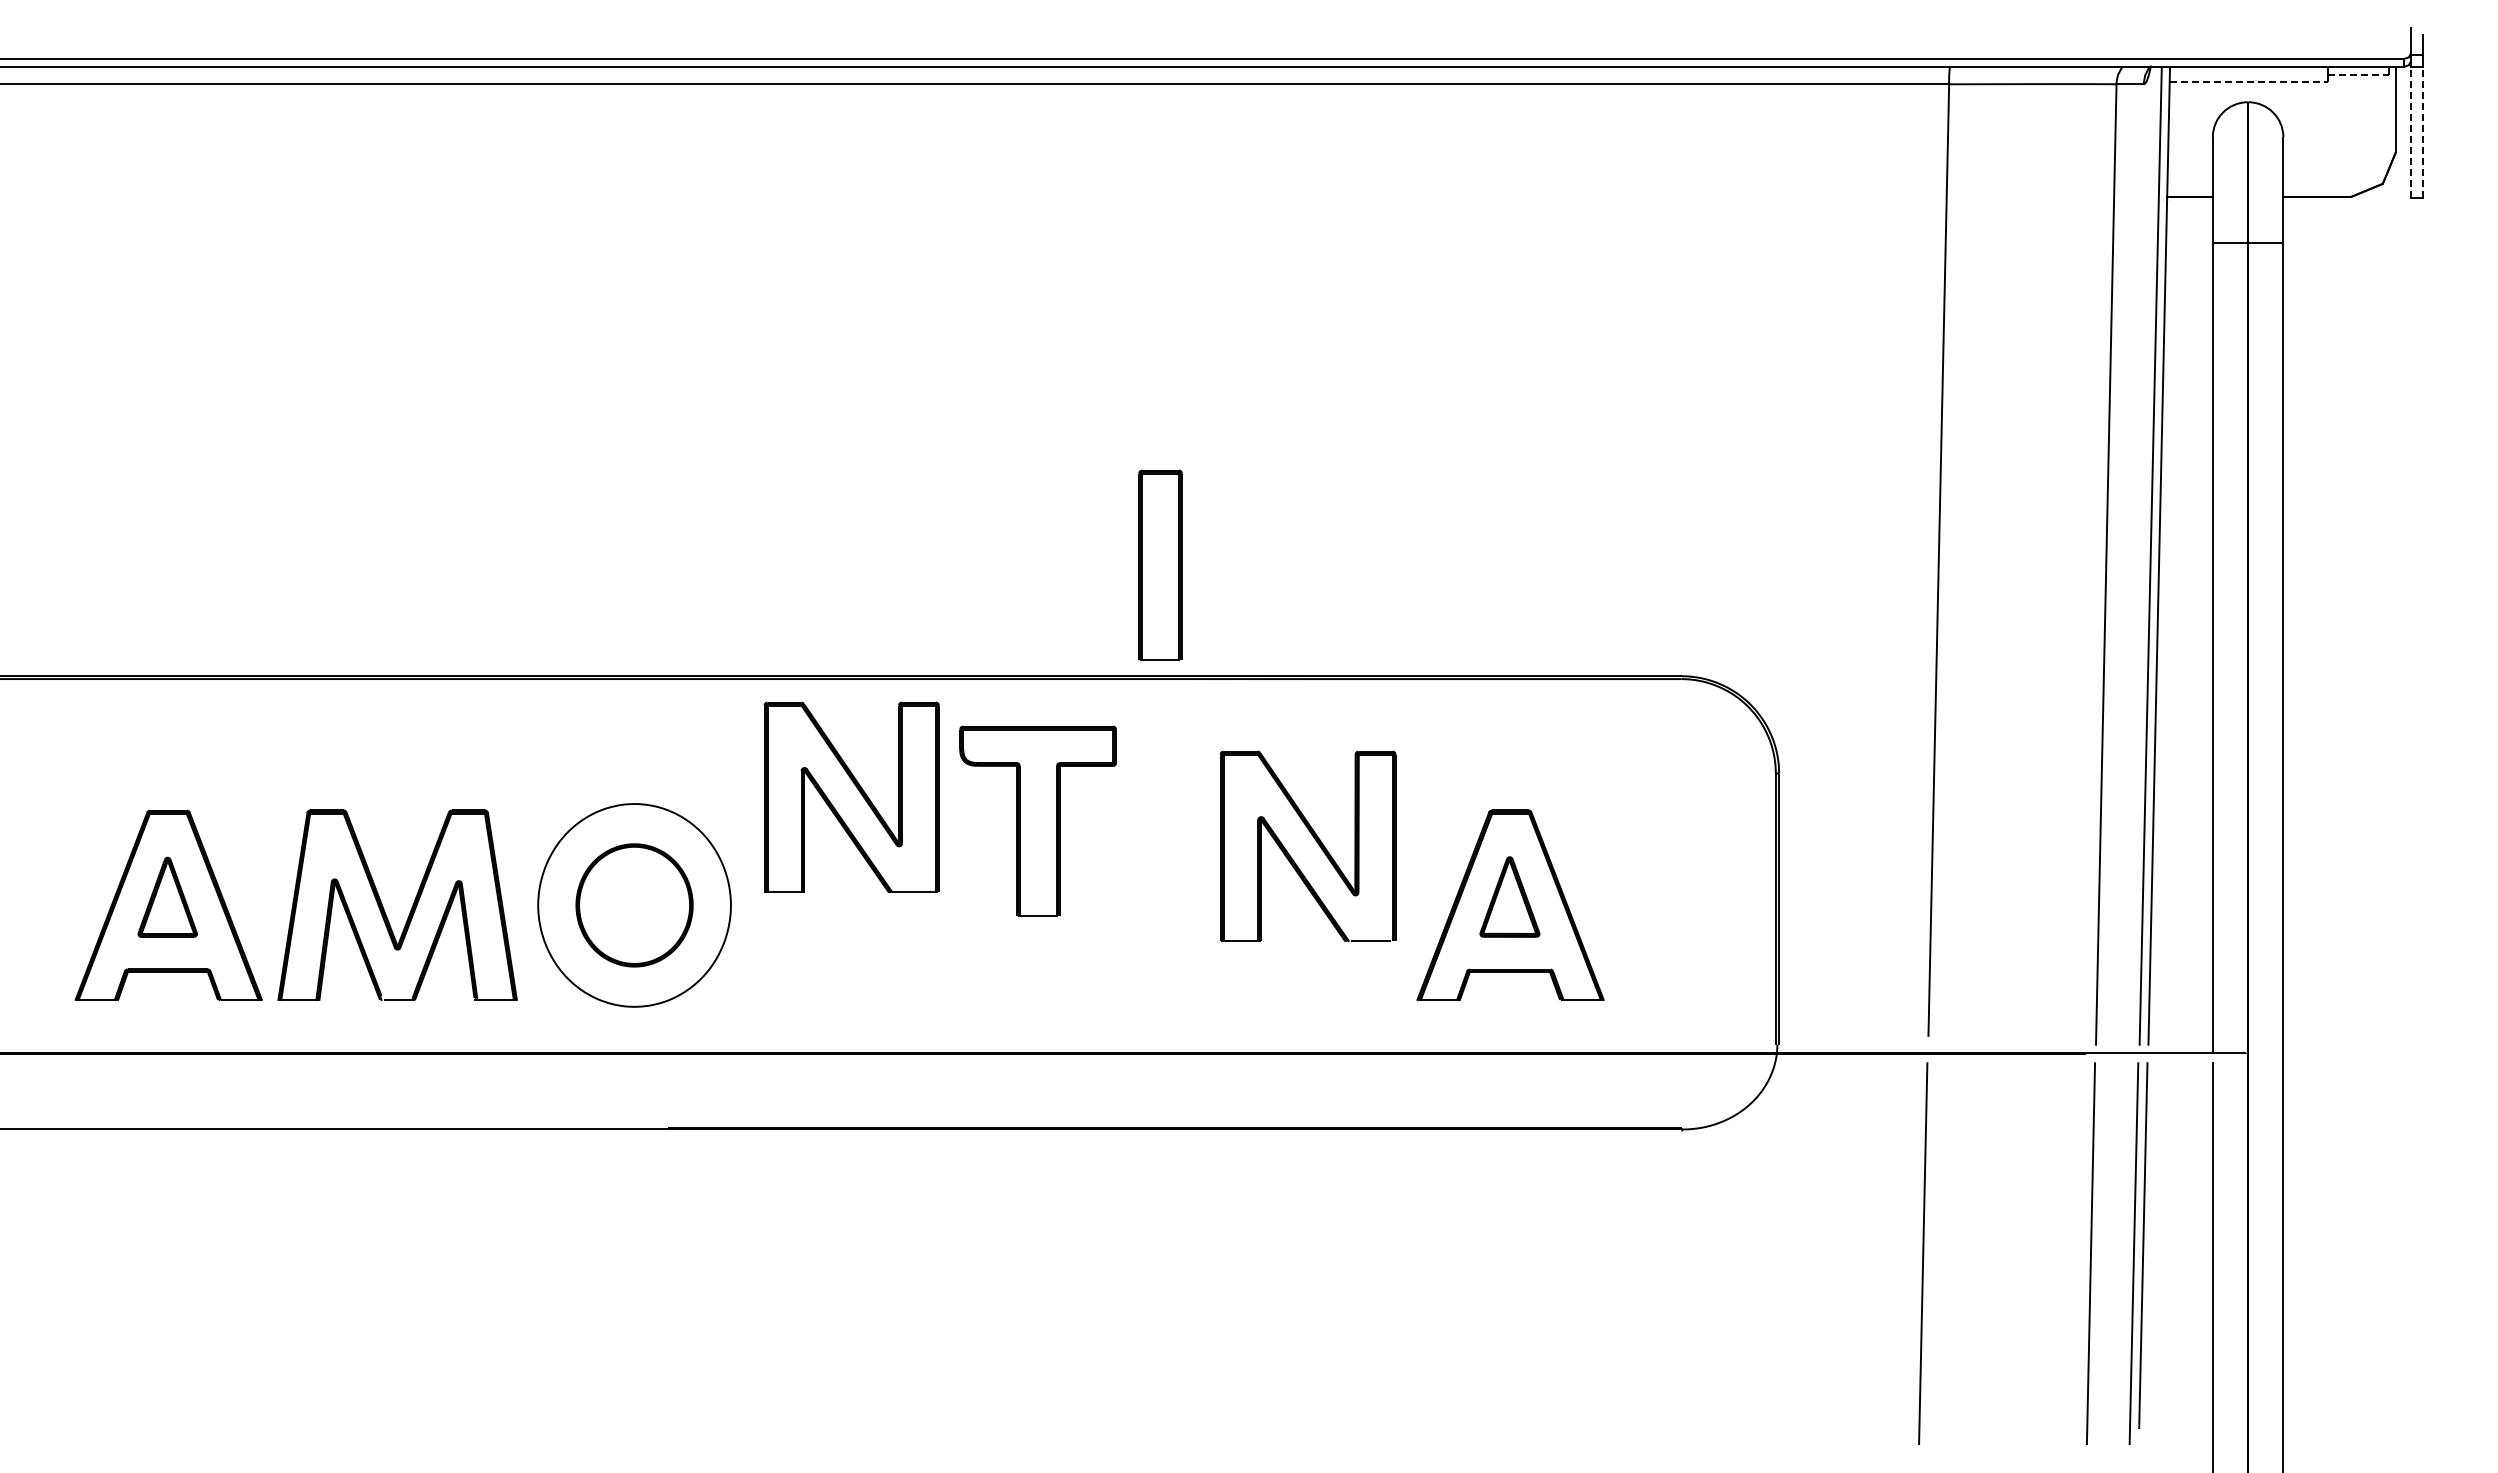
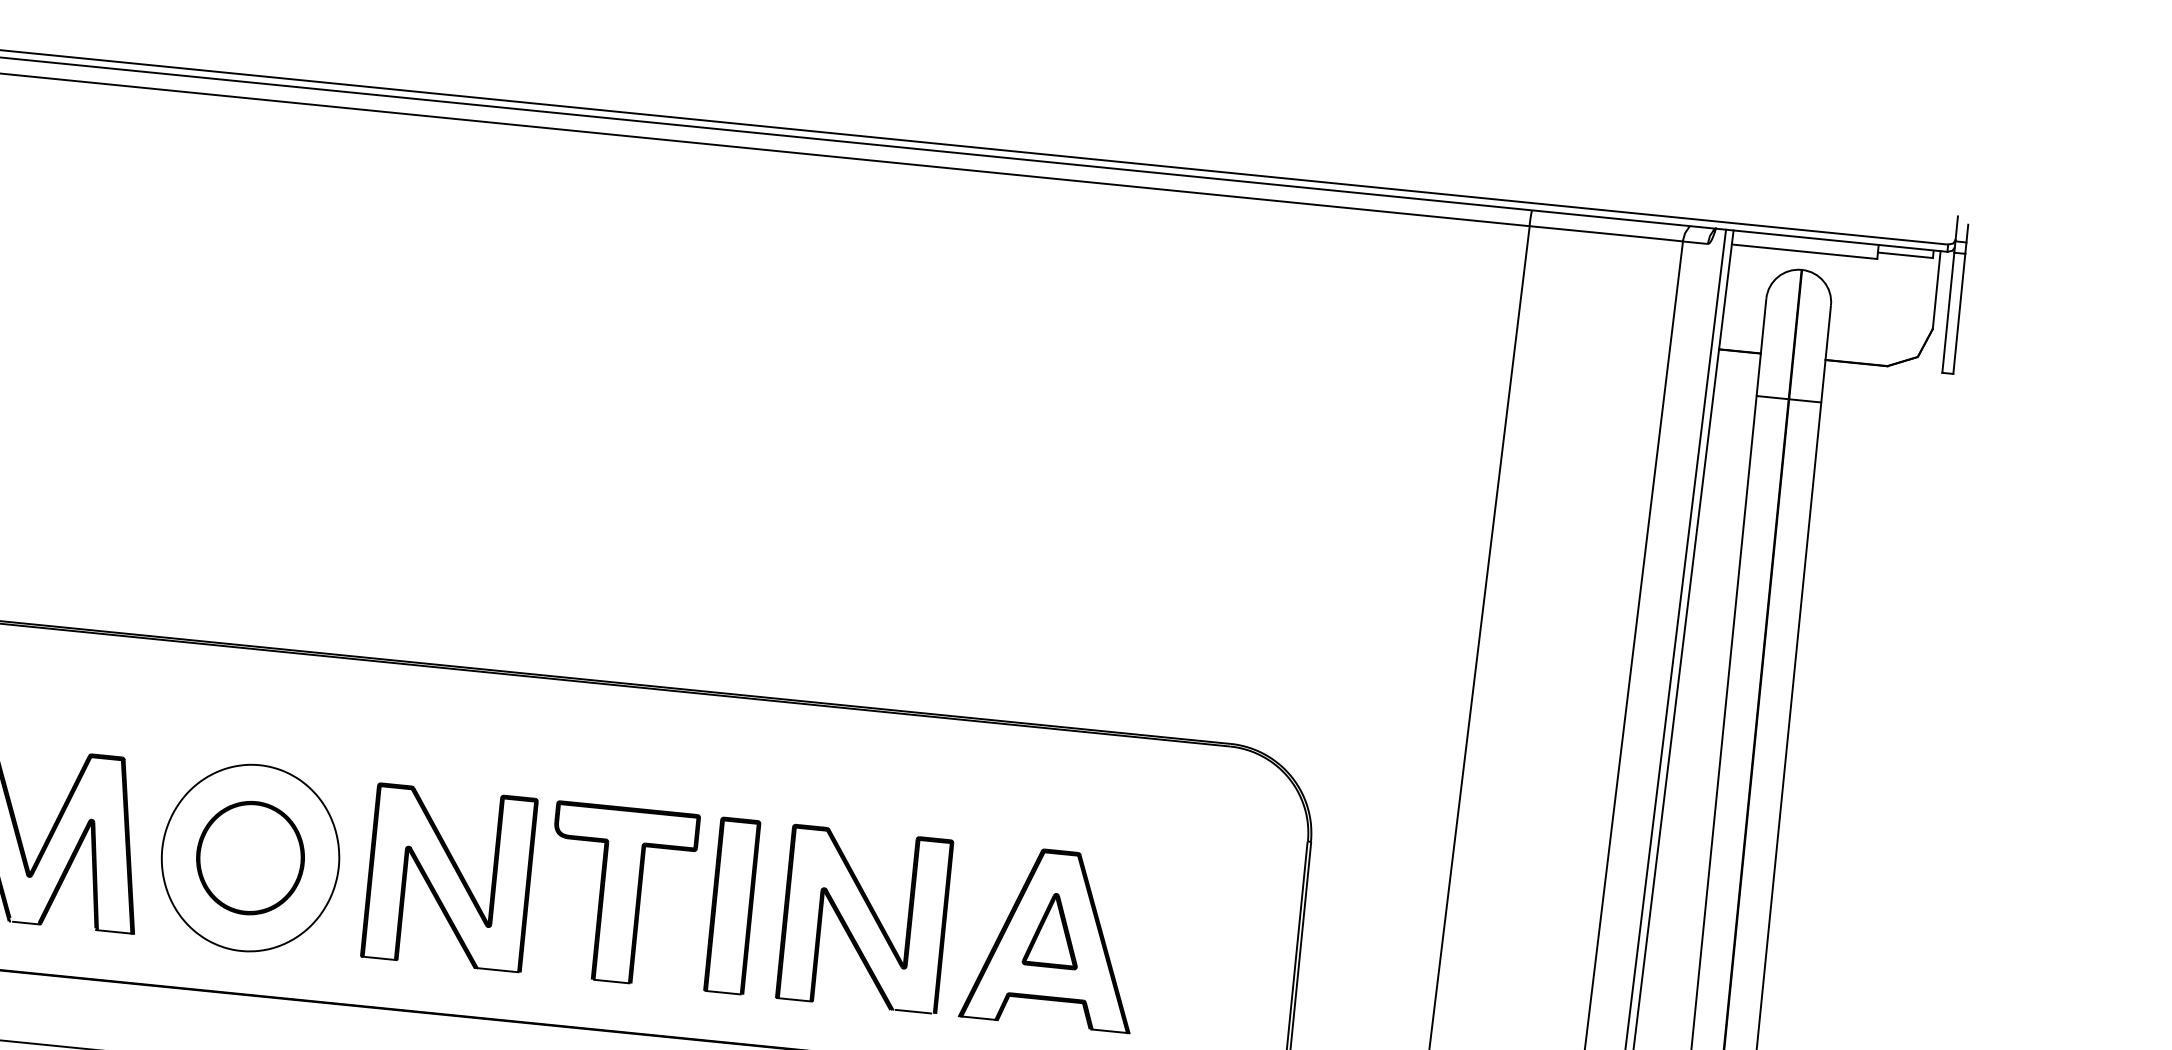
line: (2358, 75) -> (1905, 255), dashed -> solid
line: (2249, 82) -> (1804, 251), dashed -> solid
line: (2411, 132) -> (1948, 312), dashed -> solid
line: (2423, 132) -> (1959, 313), dashed -> solid
part: (1160, 564) -> (732, 905), moved
part: (851, 796) -> (449, 877), moved
part: (1037, 820) -> (619, 894), moved
part: (1314, 839) -> (871, 913), moved

